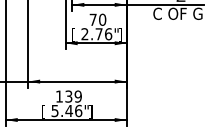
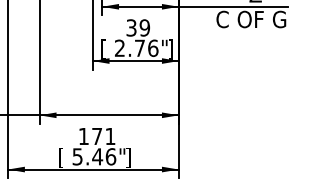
text: (97, 19) -> (137, 27), 70 -> 39
text: (73, 96) -> (103, 136), 139 -> 171

